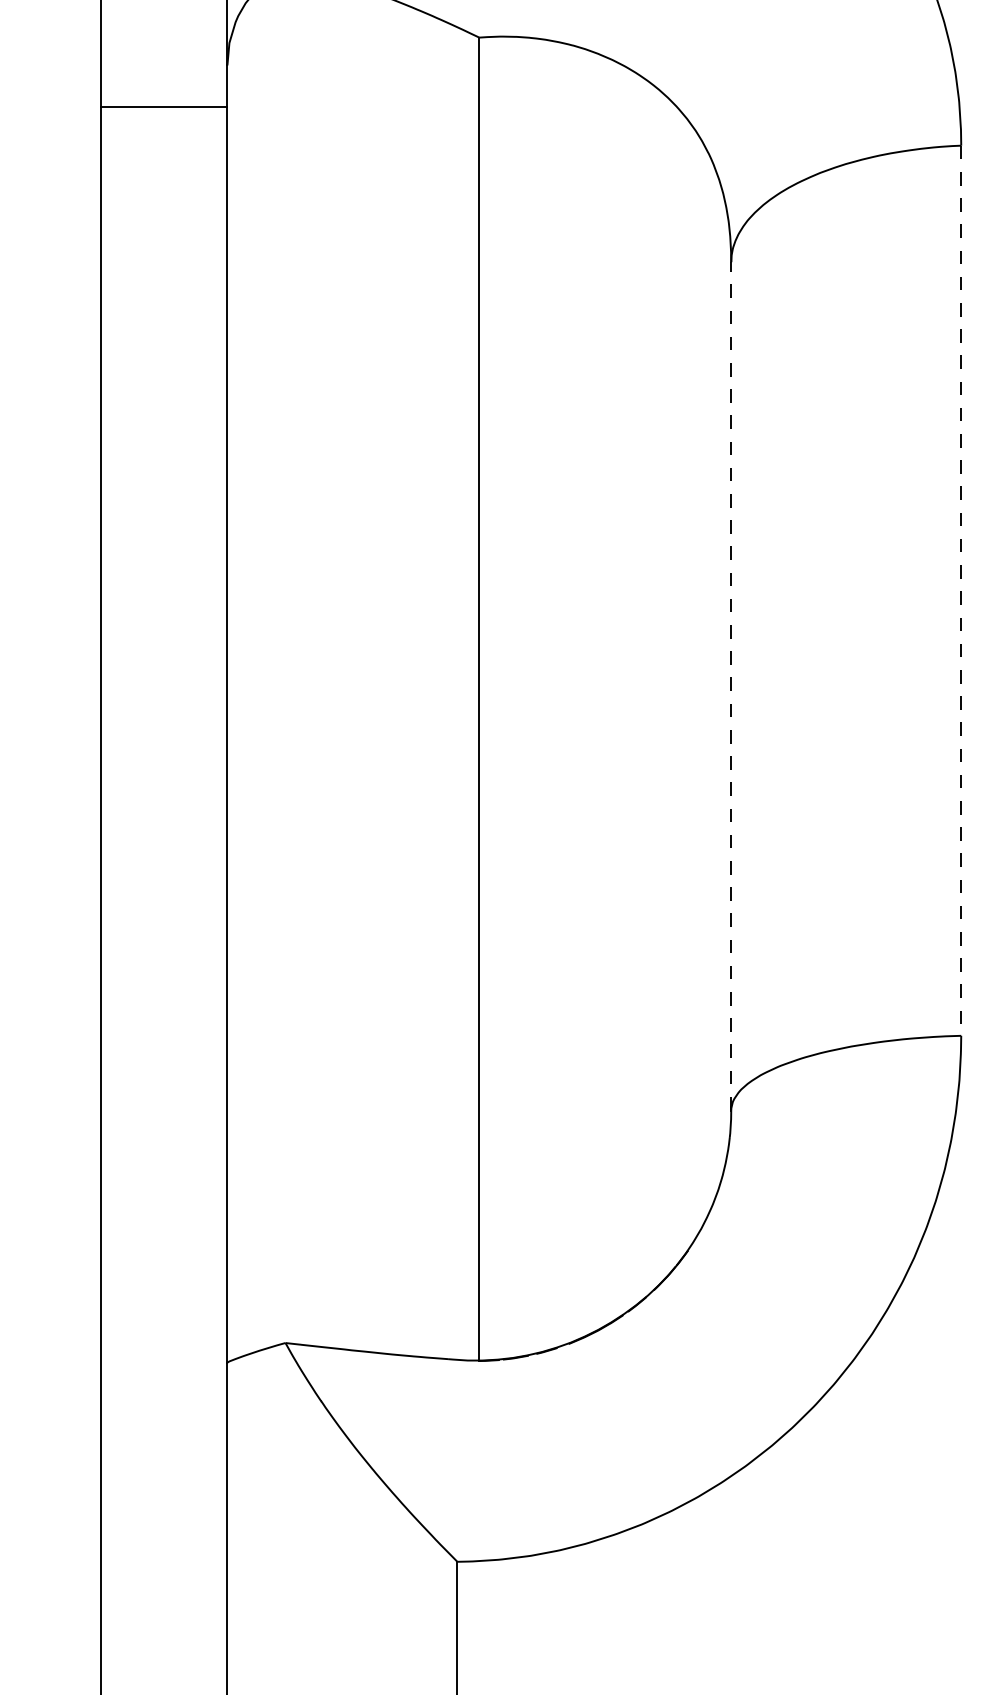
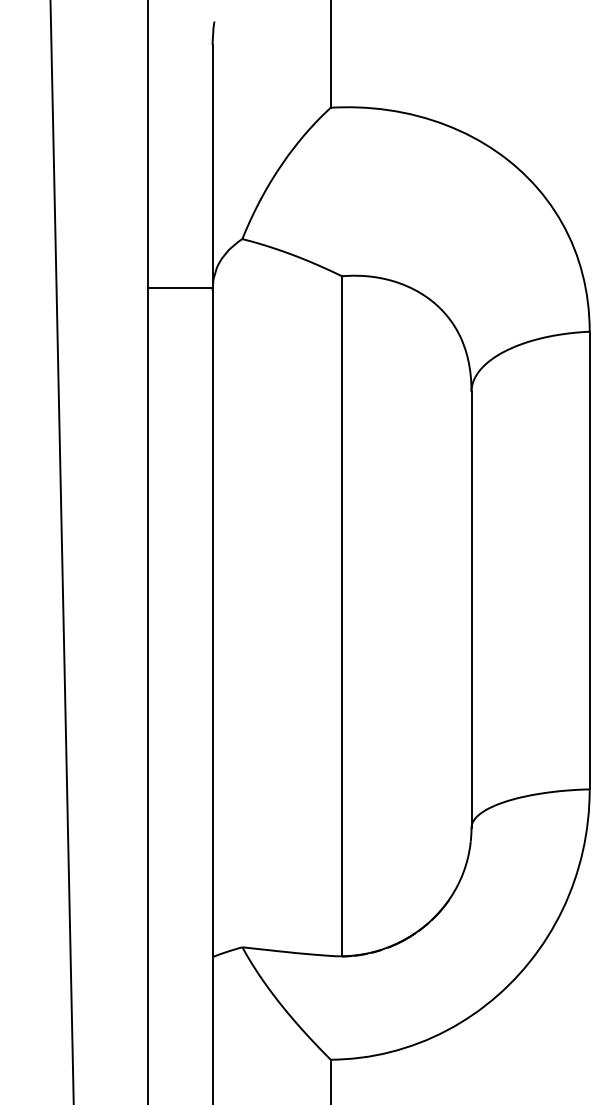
line: (163, 106) -> (179, 287), moved
line: (960, 590) -> (589, 560), dashed -> solid
line: (731, 685) -> (471, 609), dashed -> solid

